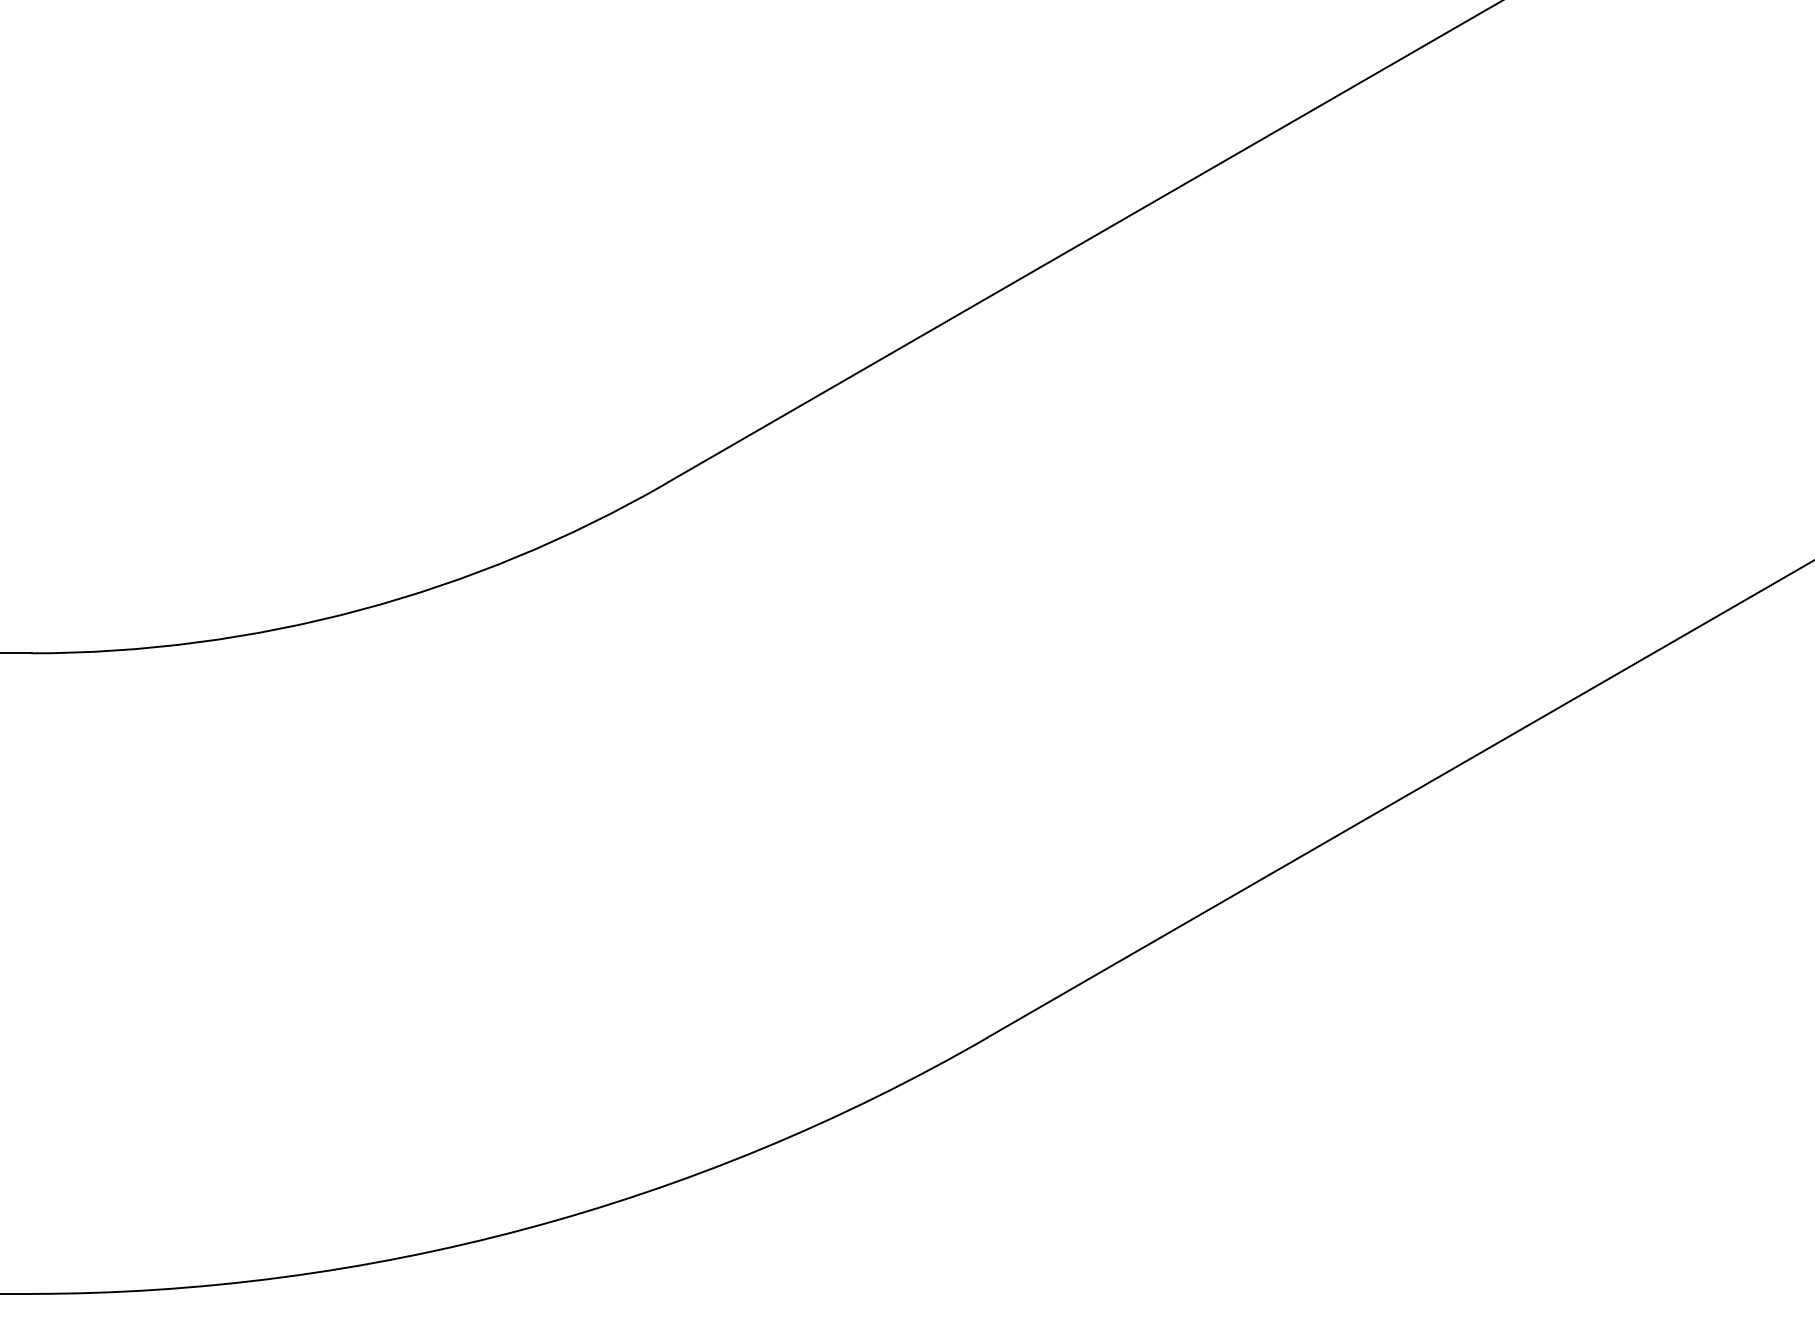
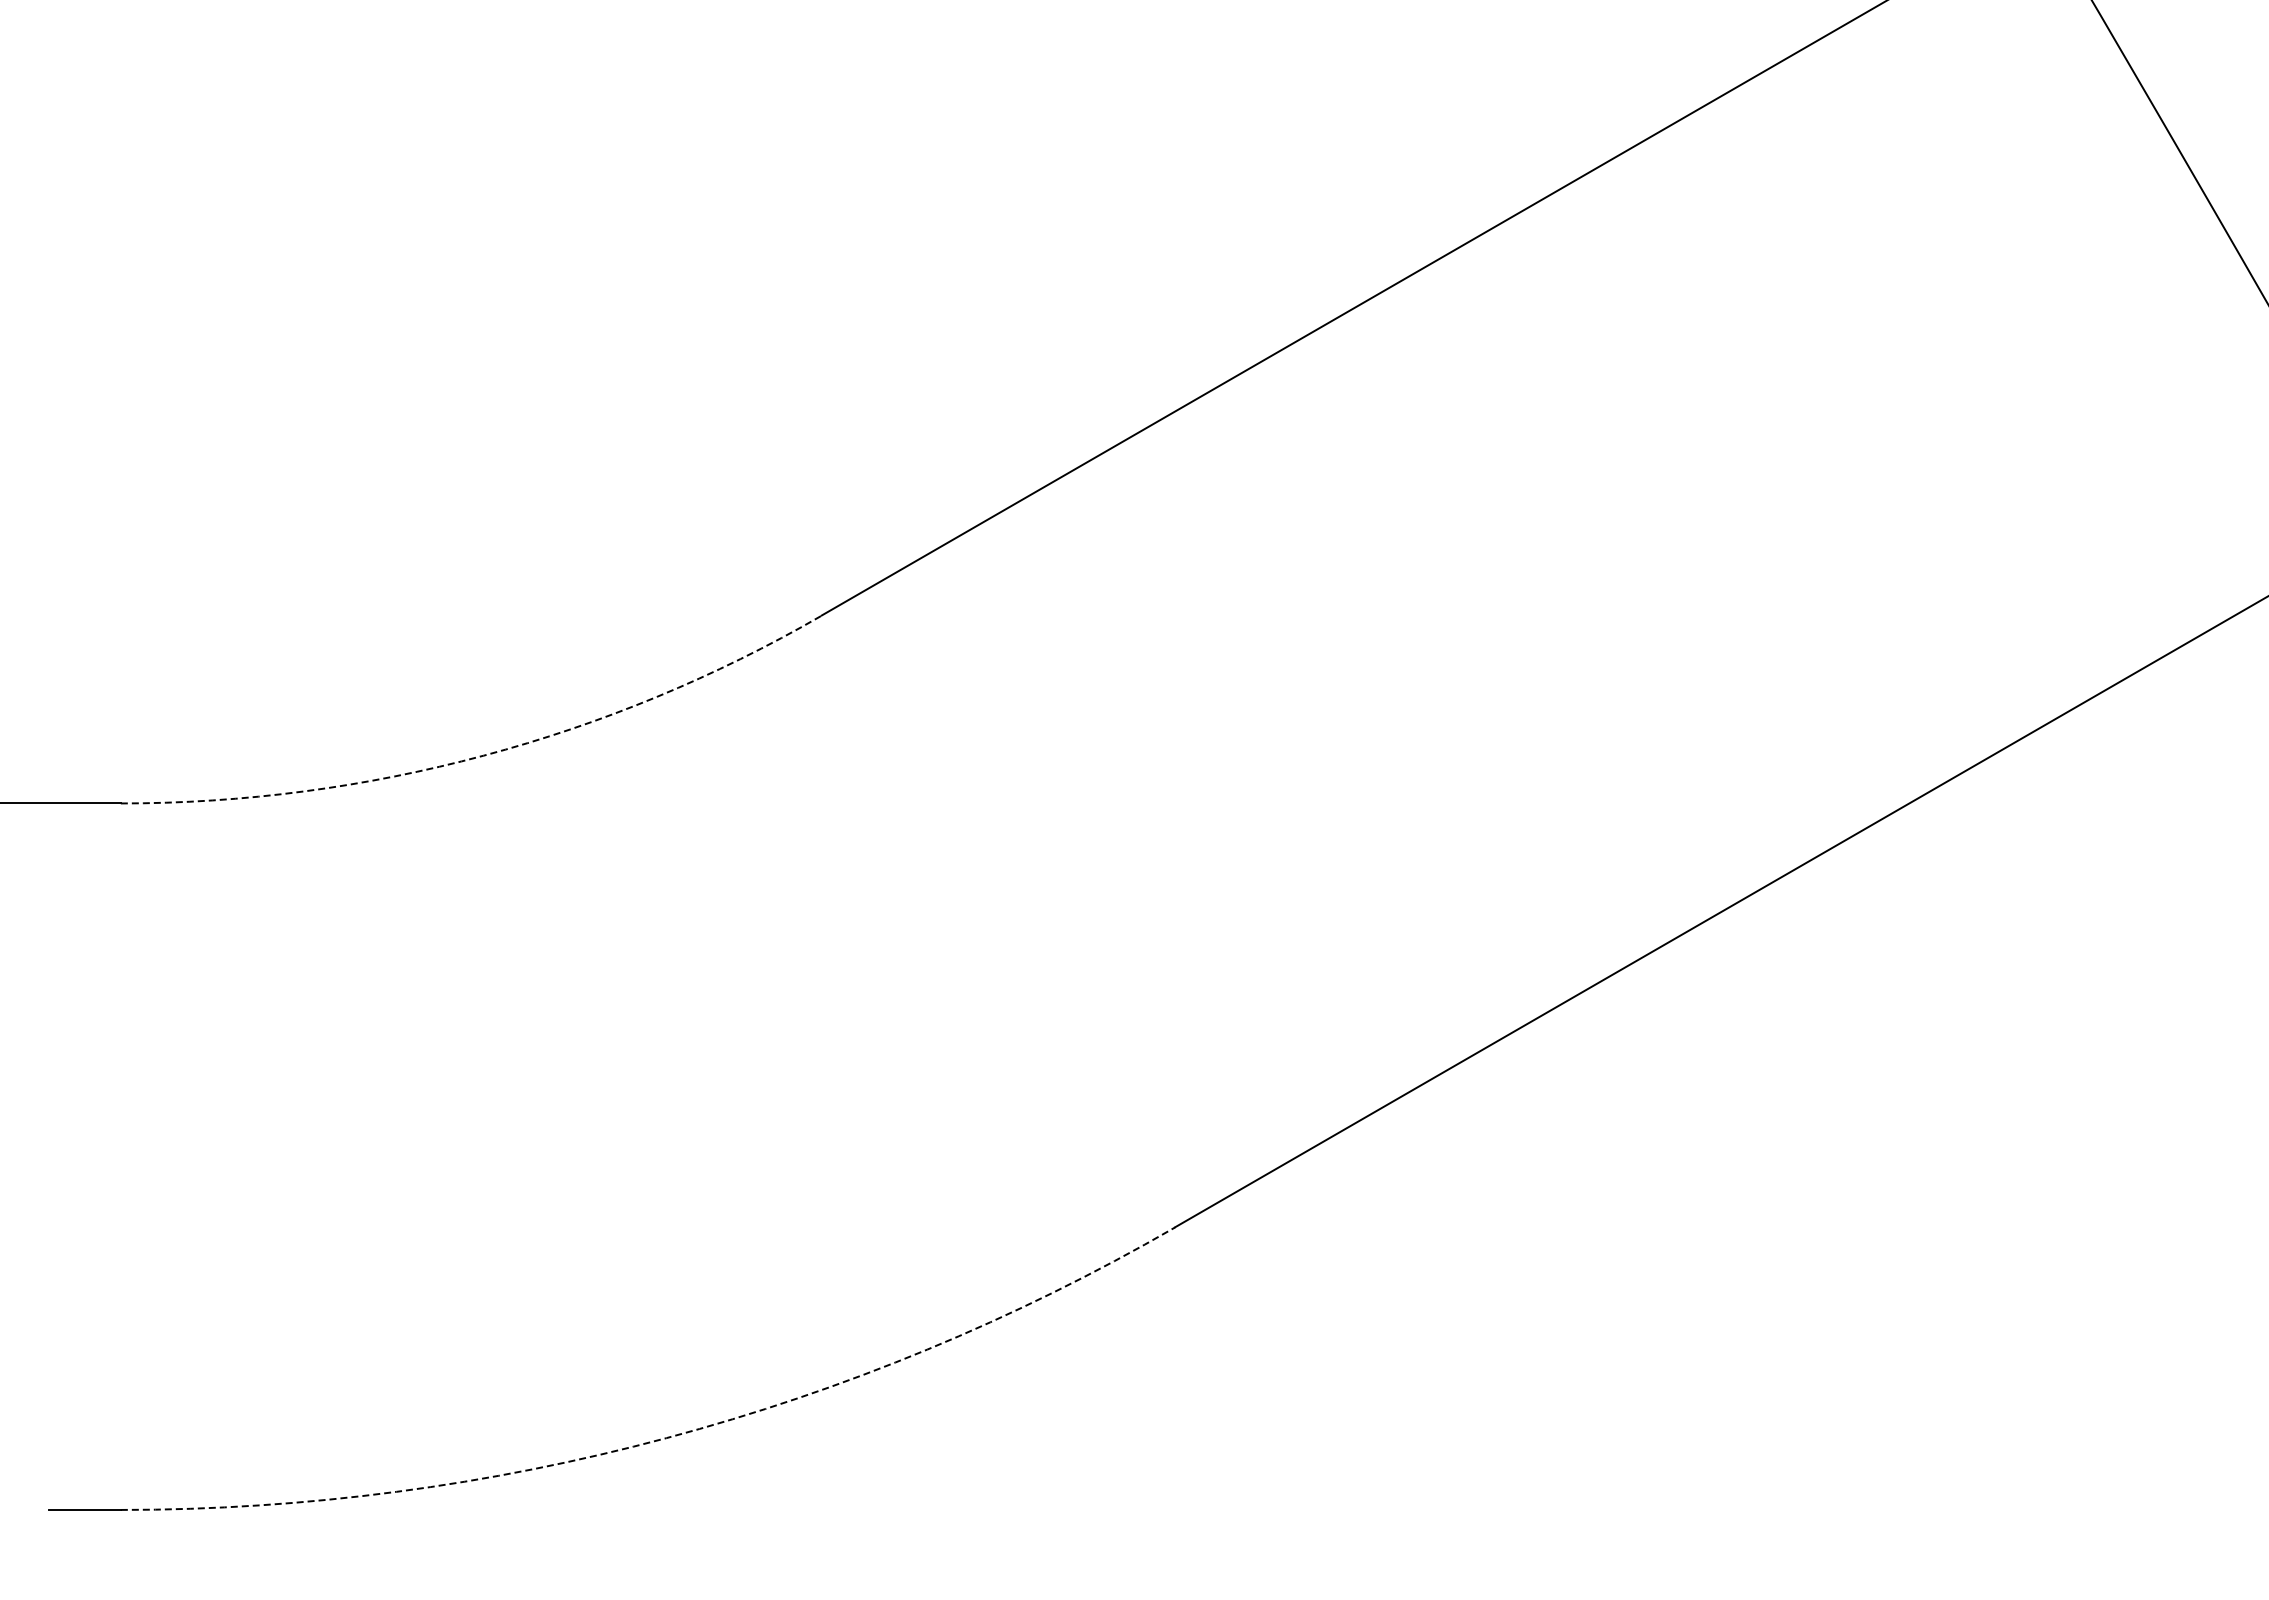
arc: (360, 609) -> (483, 755), solid -> dashed
arc: (526, 1229) -> (666, 1438), solid -> dashed

